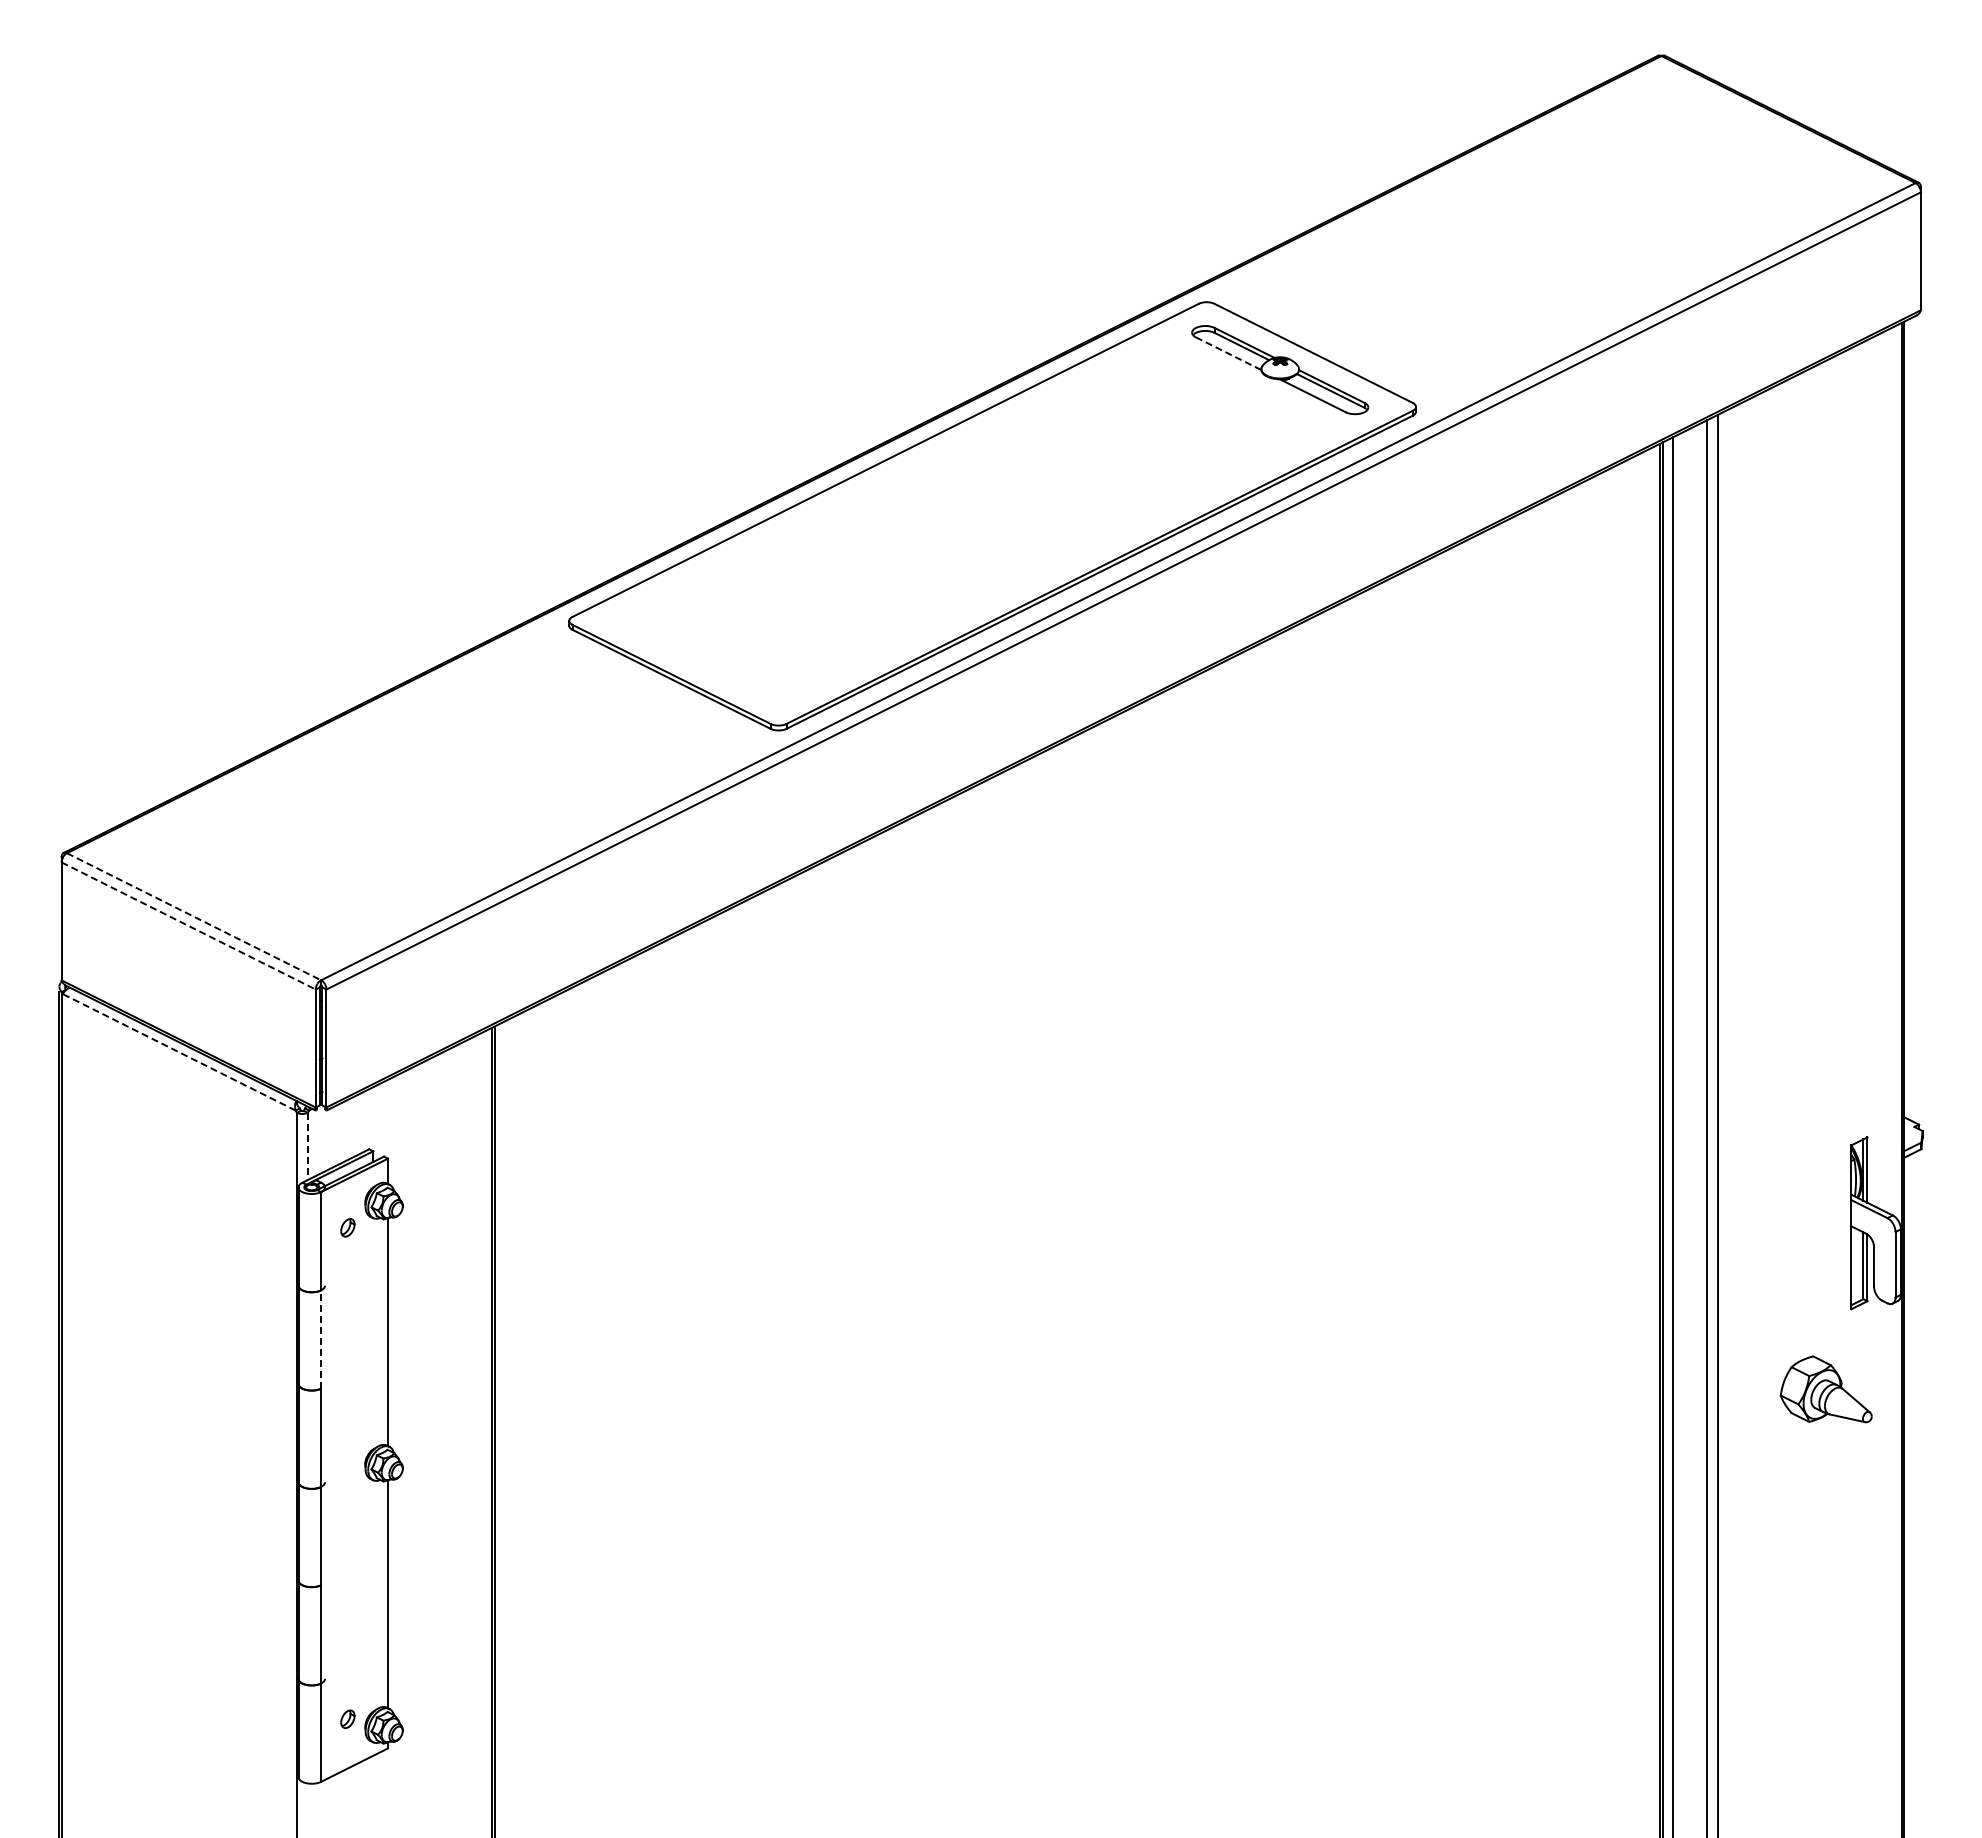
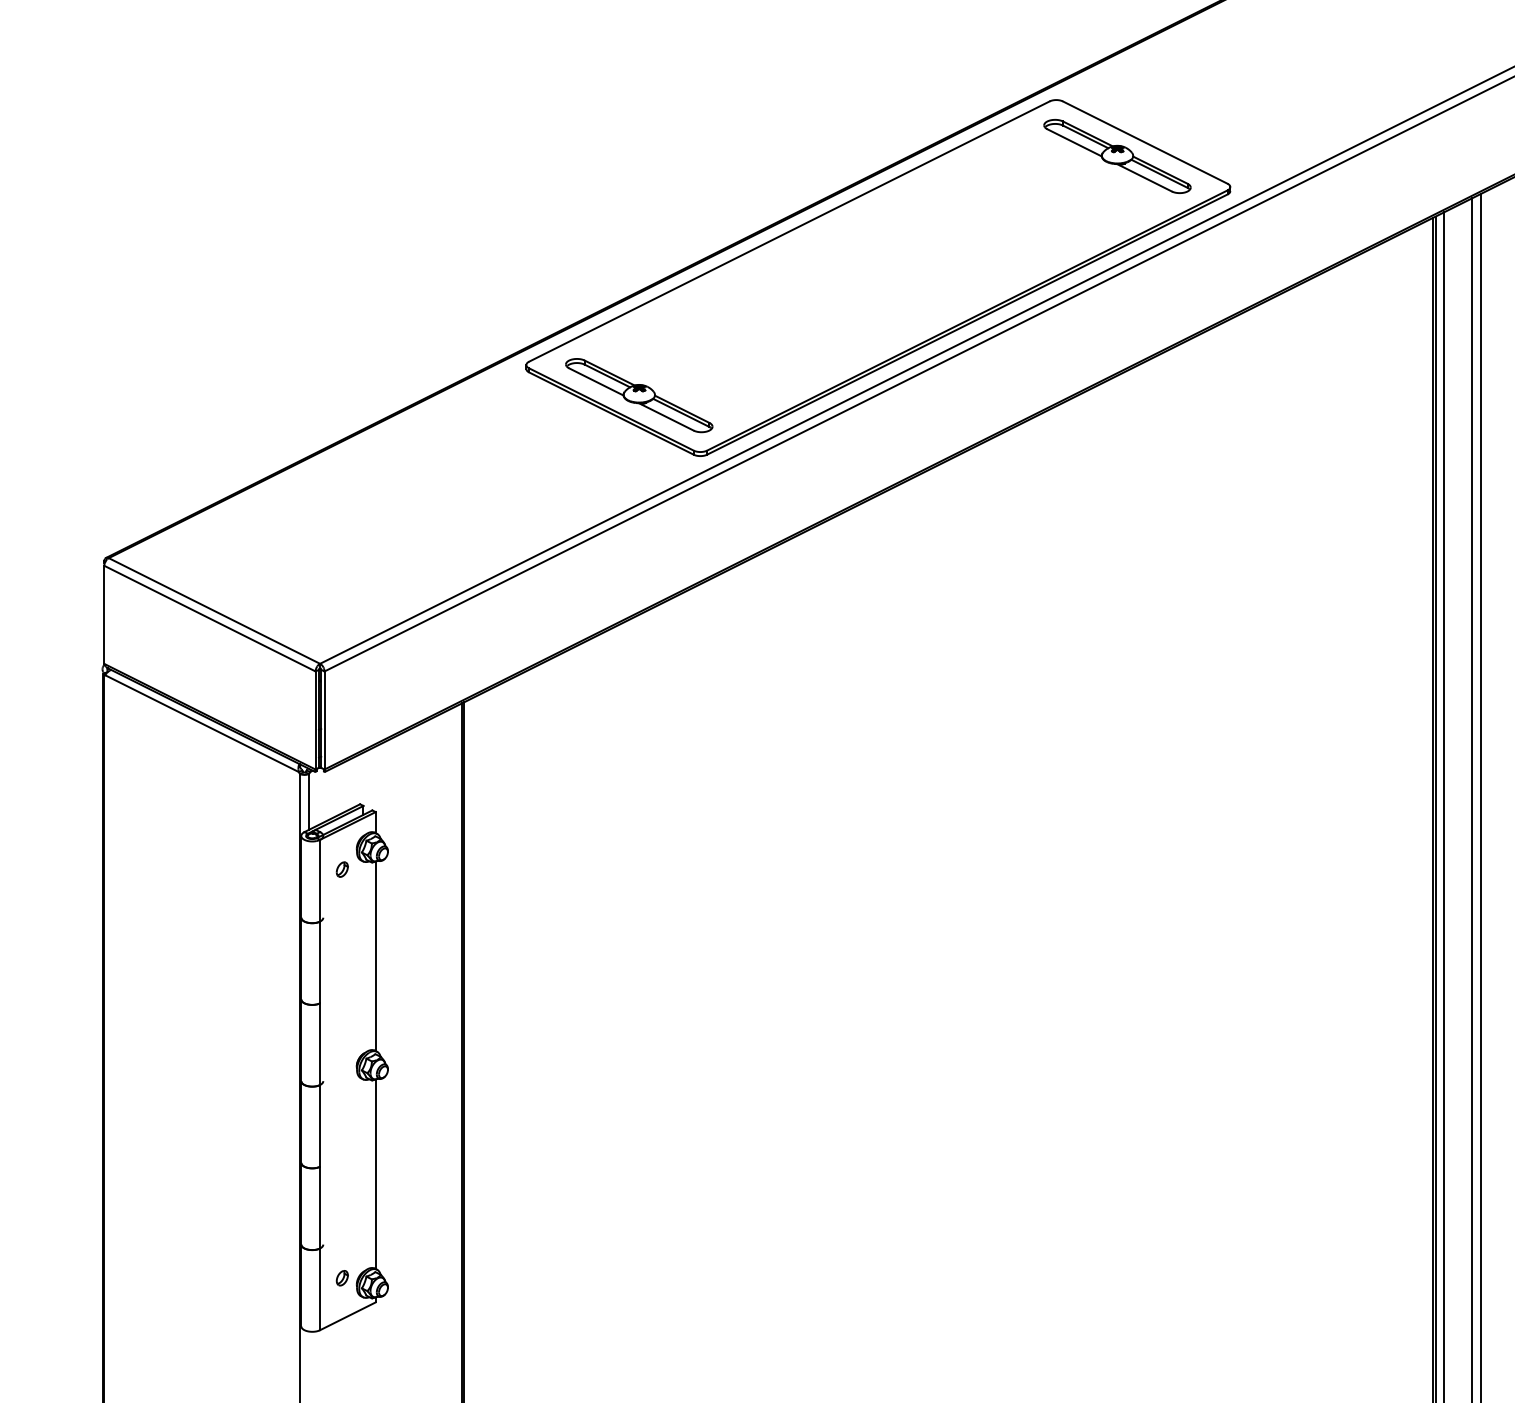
line: (1228, 353) -> (1074, 142), dashed -> solid
part: (705, 657) -> (639, 395), added
line: (194, 916) -> (214, 610), dashed -> solid
line: (189, 926) -> (210, 619), dashed -> solid
line: (178, 1052) -> (201, 723), dashed -> solid
line: (307, 1146) -> (308, 801), dashed -> solid
line: (321, 1339) -> (320, 962), dashed -> solid

